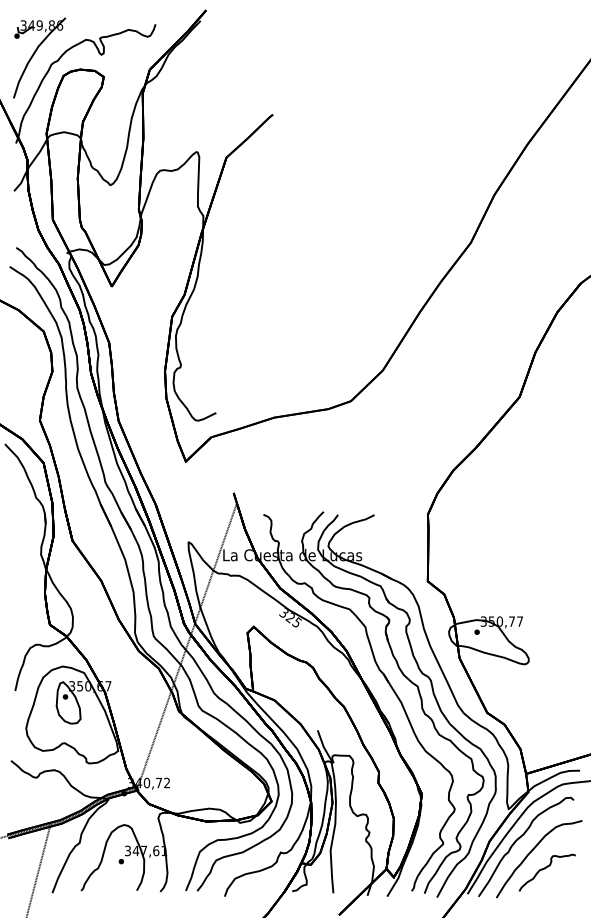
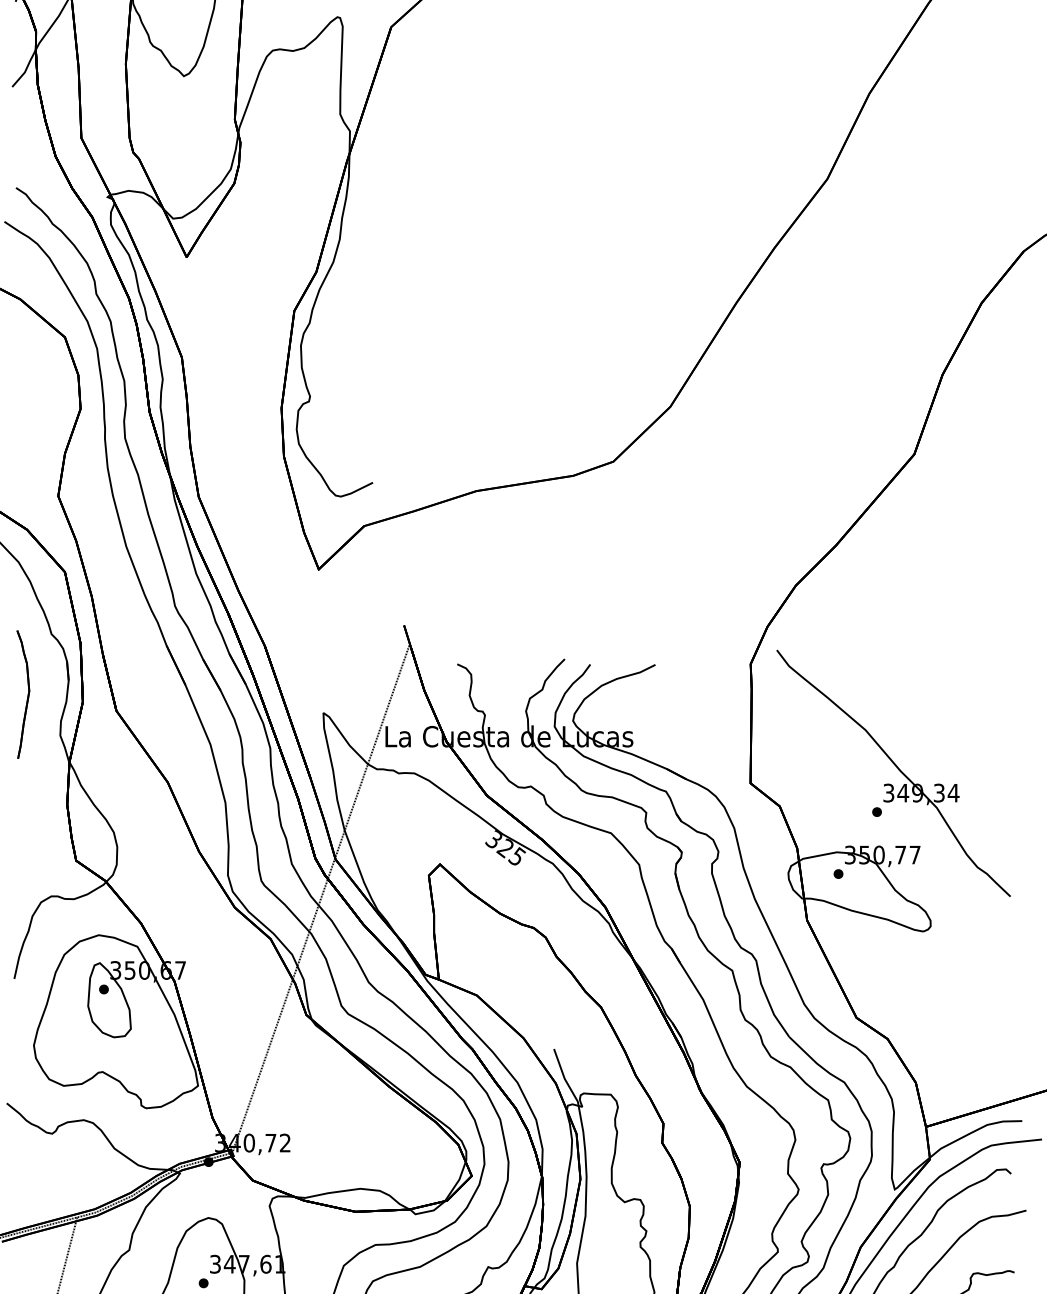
part: (20, 531) -> (23, 694), added
part: (507, 575) -> (892, 772), added

